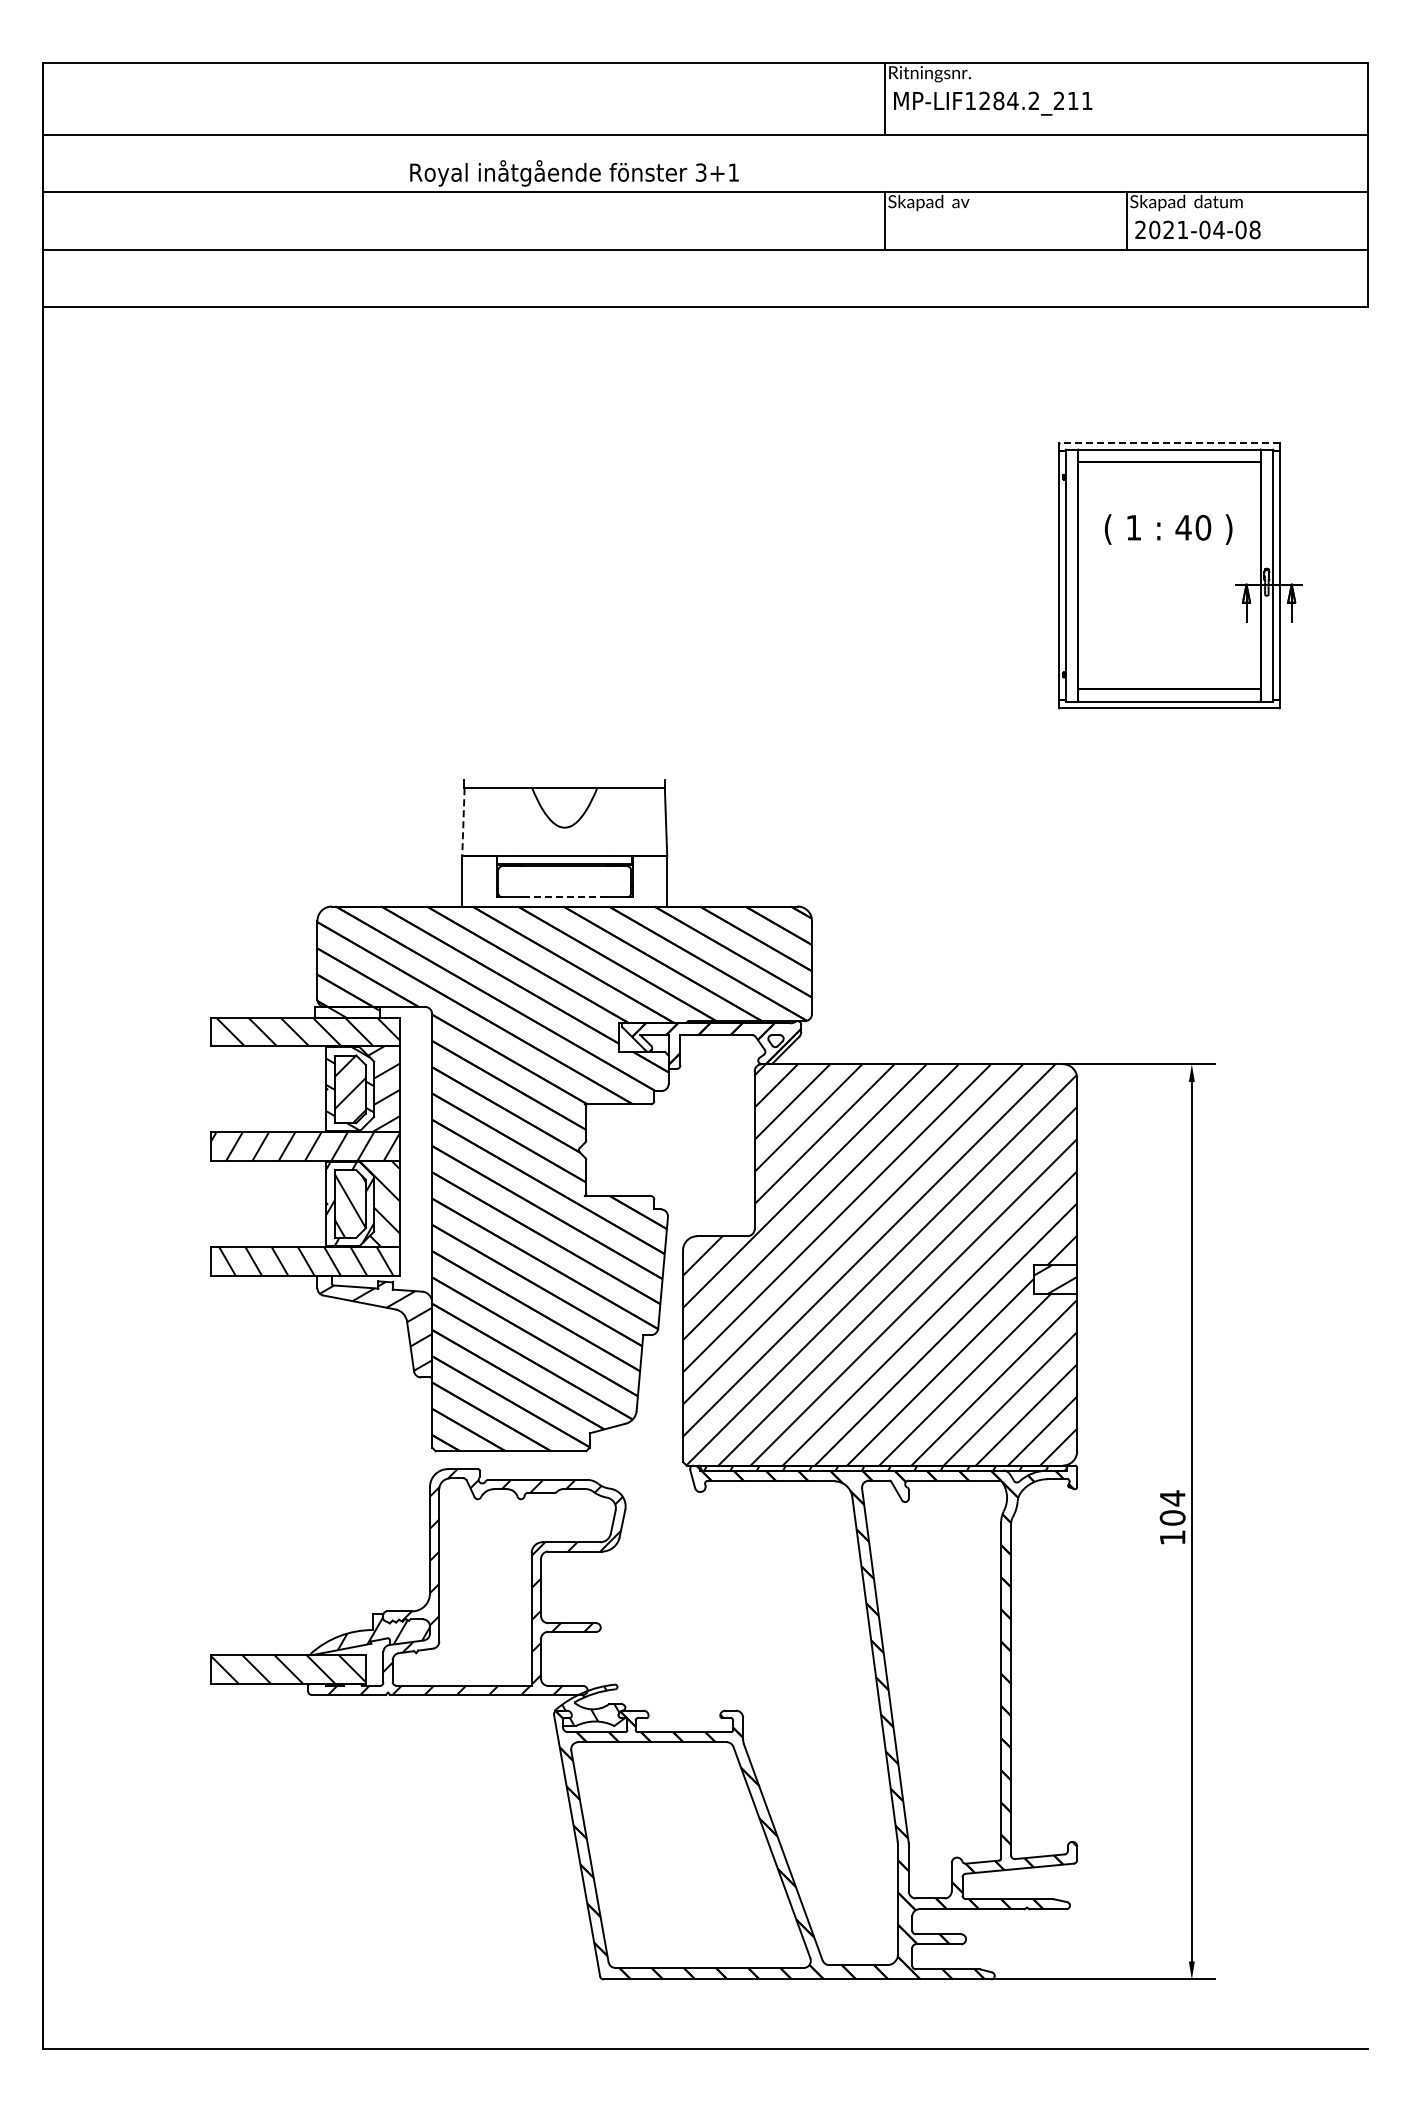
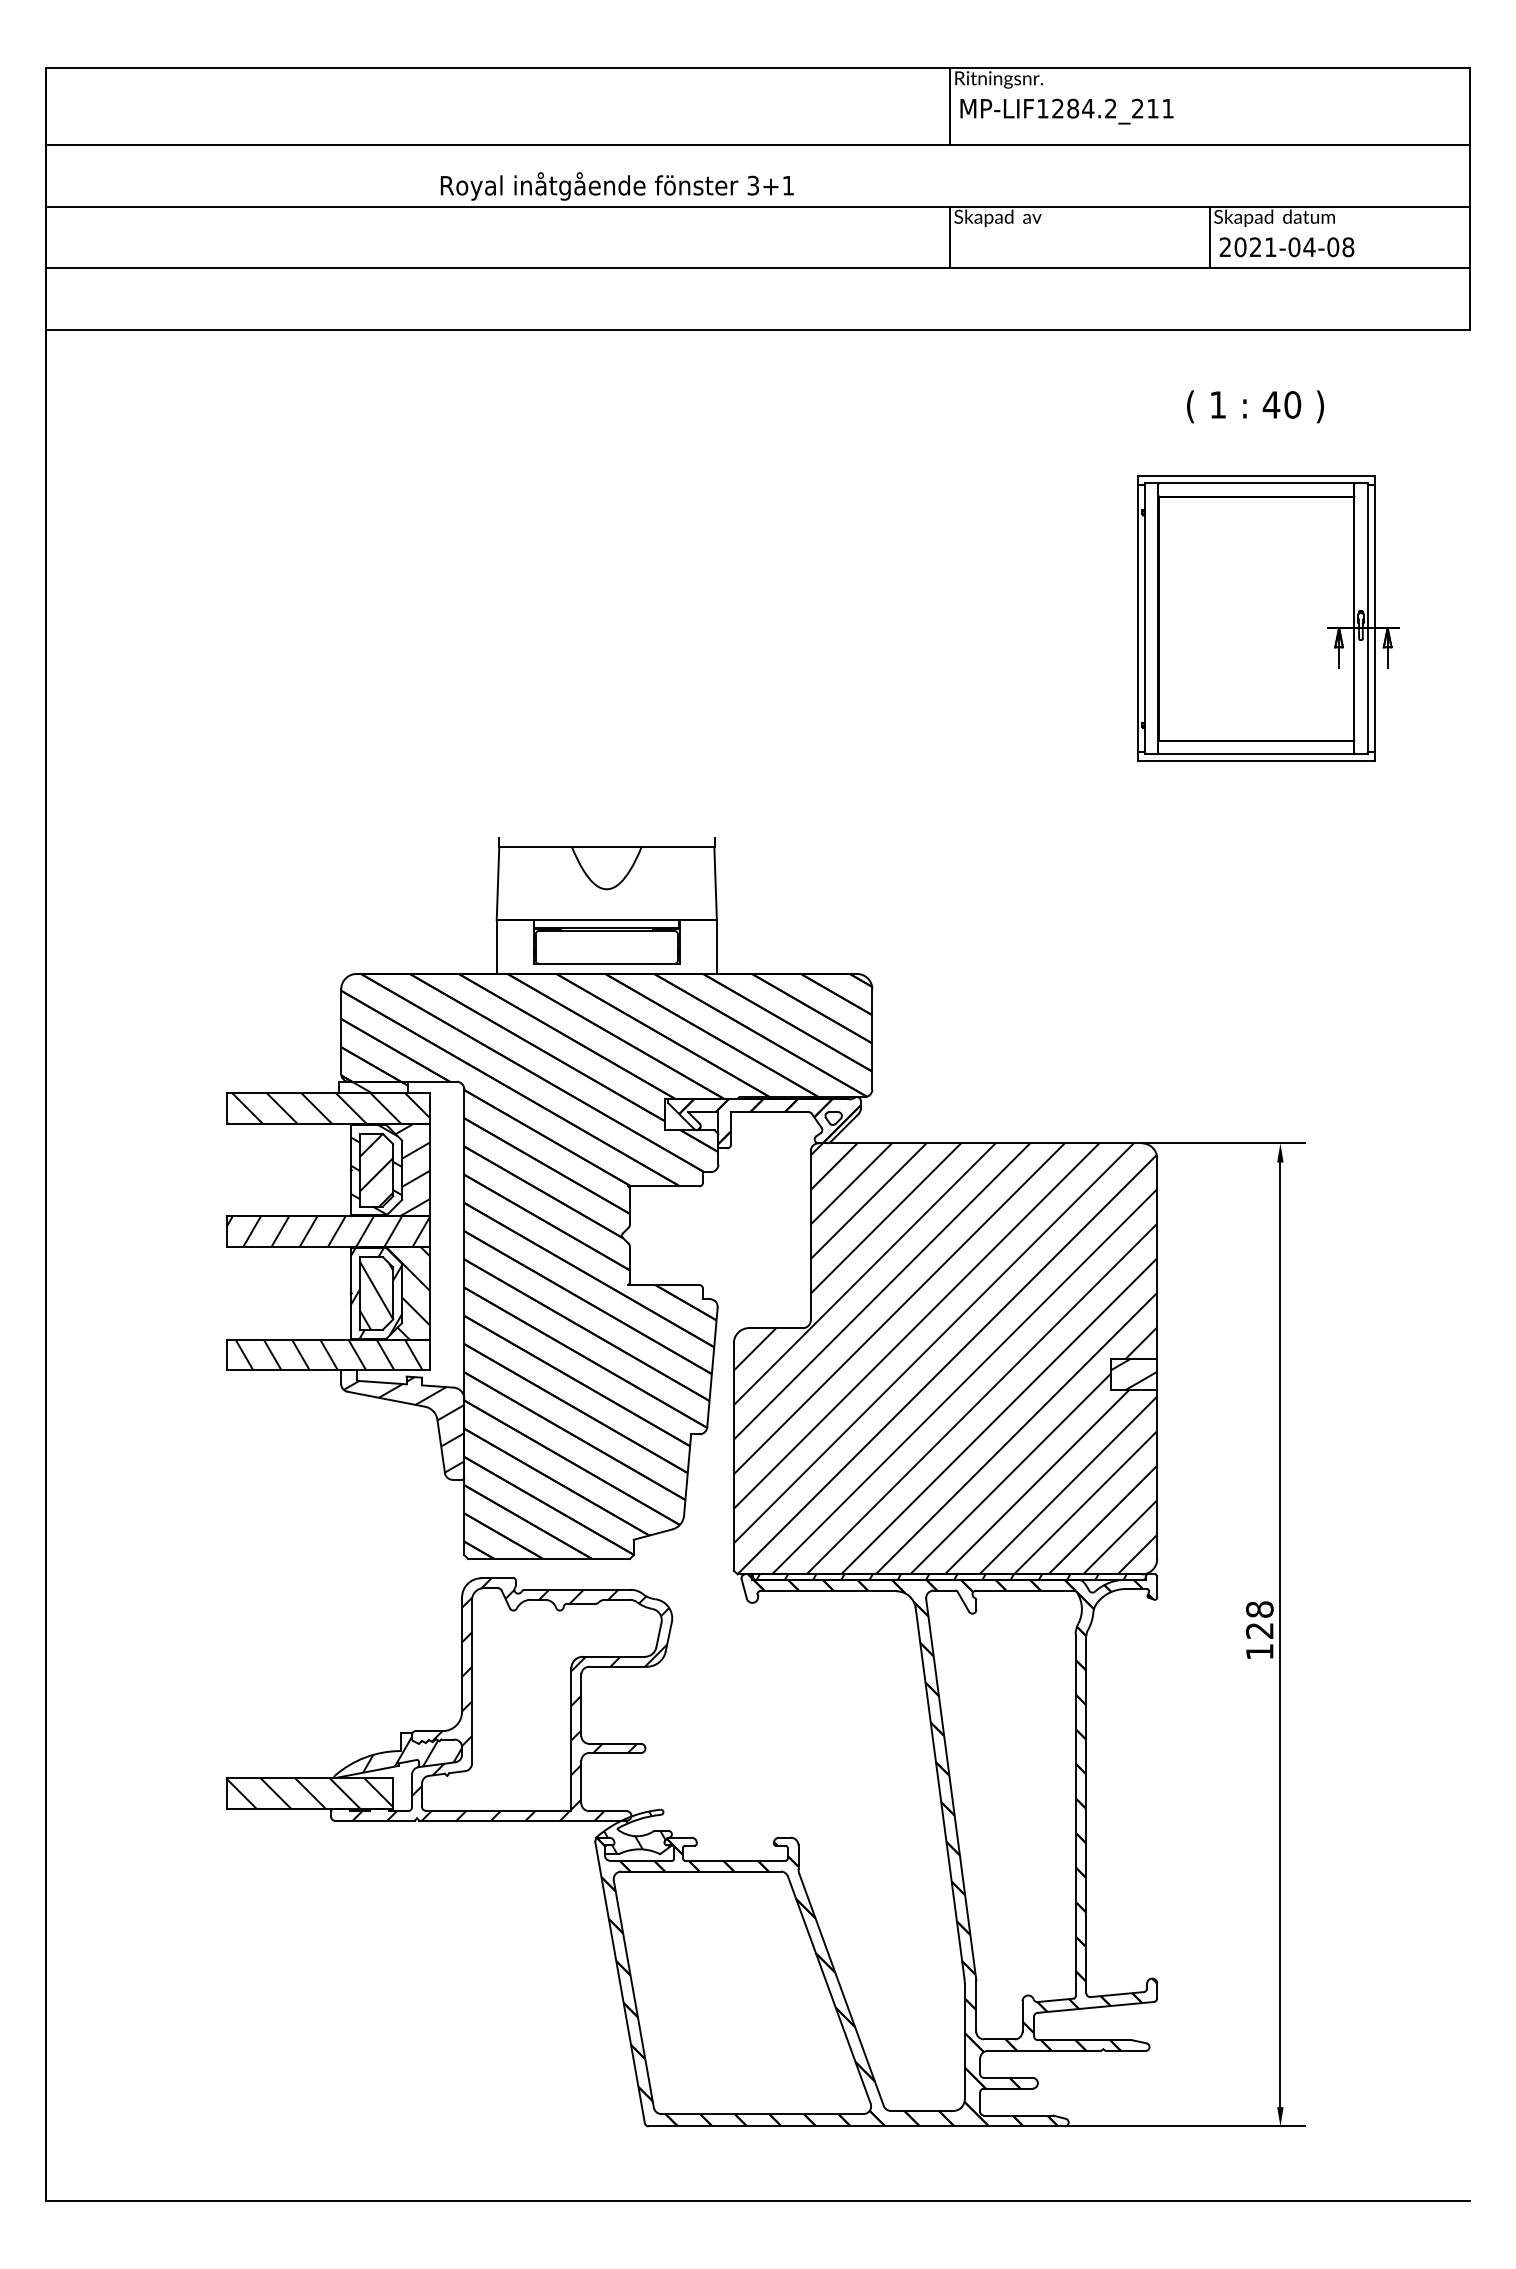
line: (1169, 443) -> (1256, 476), dashed -> solid
text: (1168, 529) -> (1255, 406), moved
line: (463, 822) -> (498, 883), dashed -> solid
line: (565, 897) -> (607, 964), dashed -> solid
text: (1172, 1507) -> (1259, 1619), 104 -> 128

